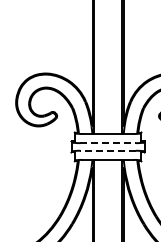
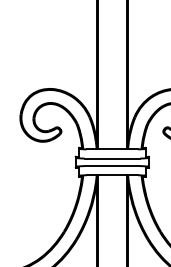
line: (108, 143) -> (112, 158), dashed -> solid
line: (108, 151) -> (112, 166), dashed -> solid

